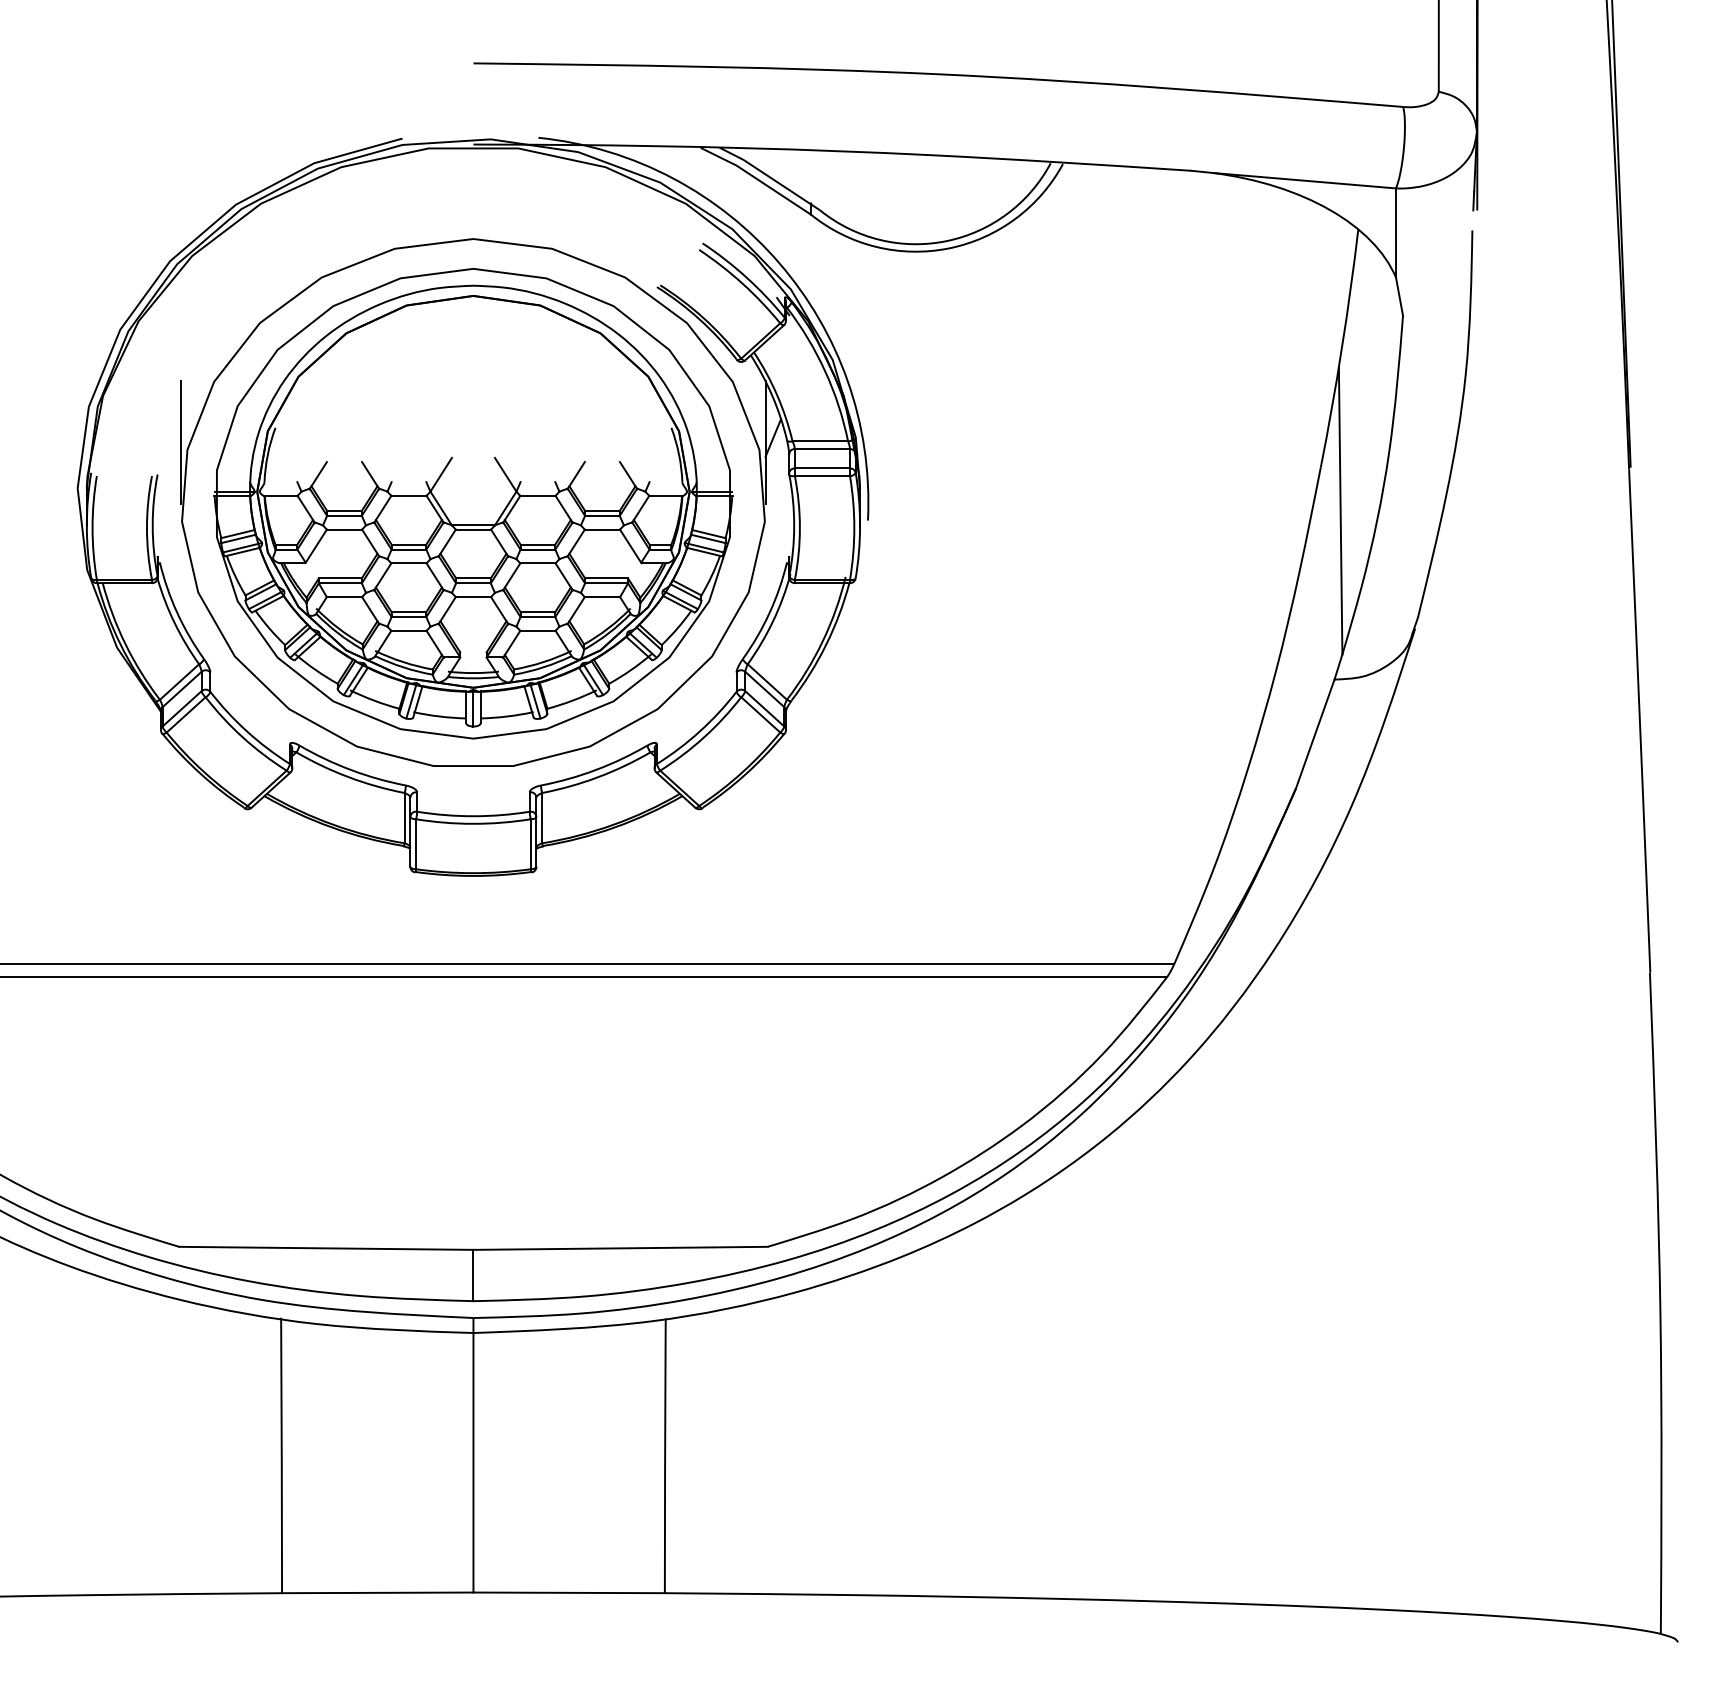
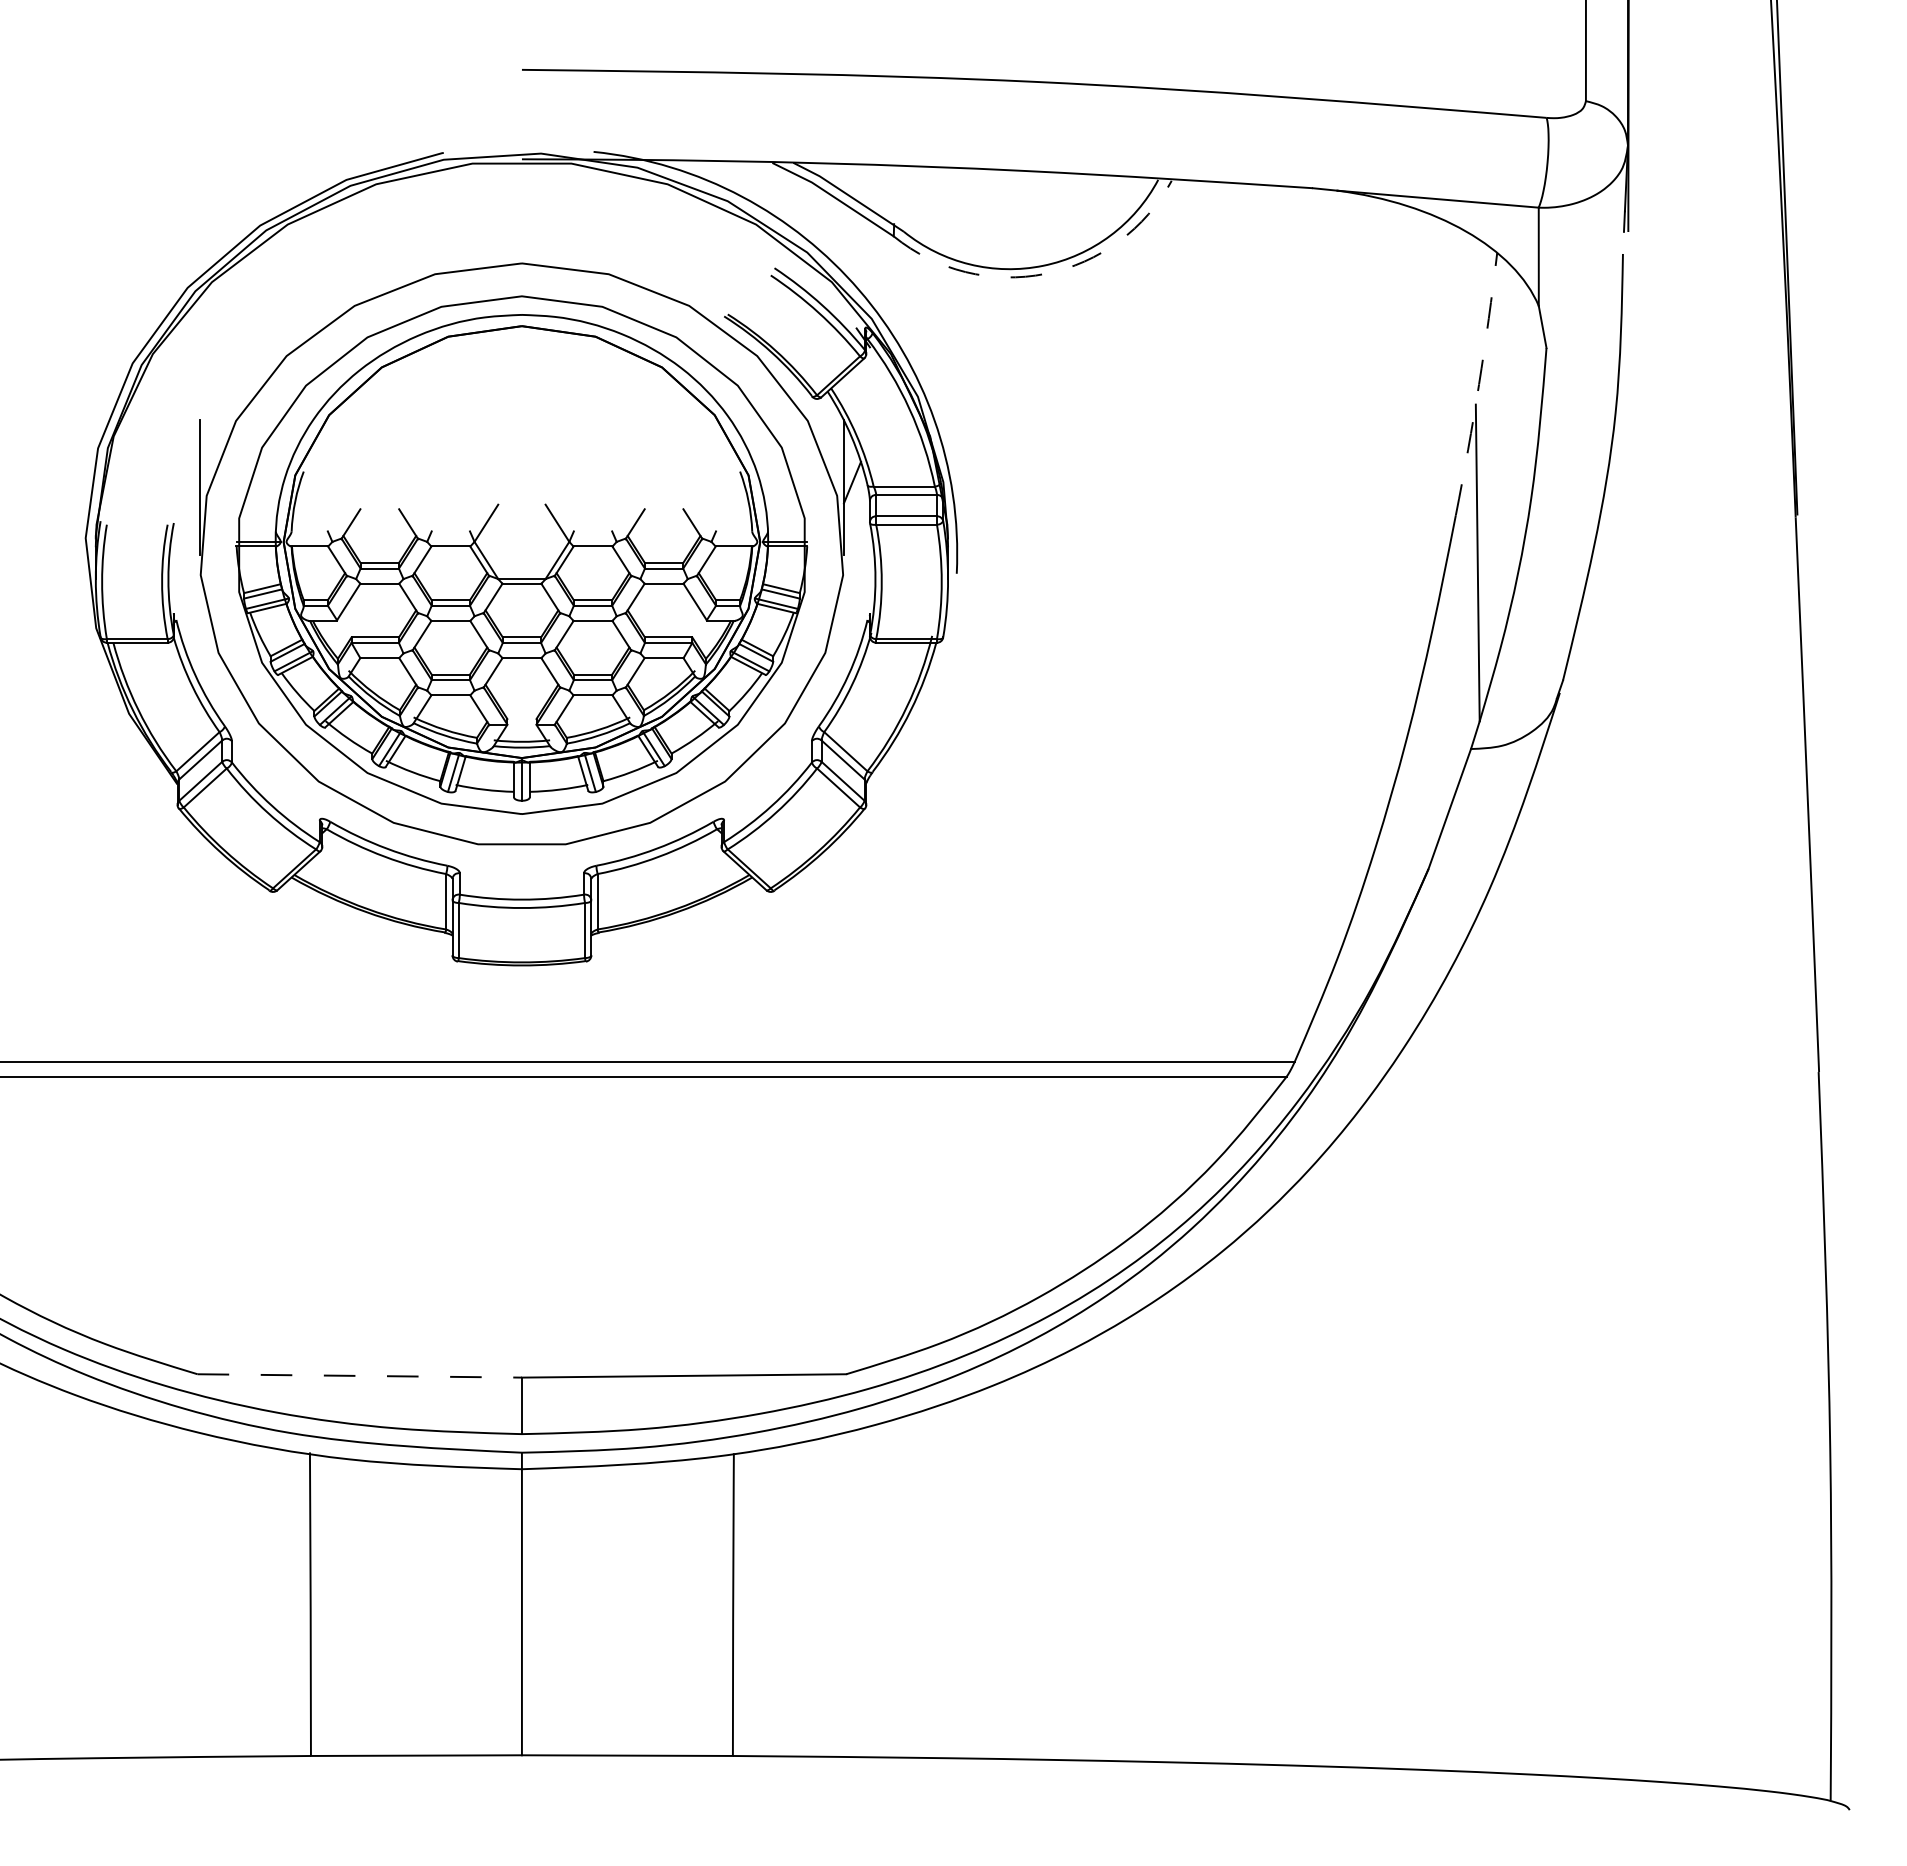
arc: (948, 248) -> (1045, 273), solid -> dashed
arc: (1341, 348) -> (1478, 384), solid -> dashed
line: (326, 1248) -> (359, 1376), solid -> dashed

